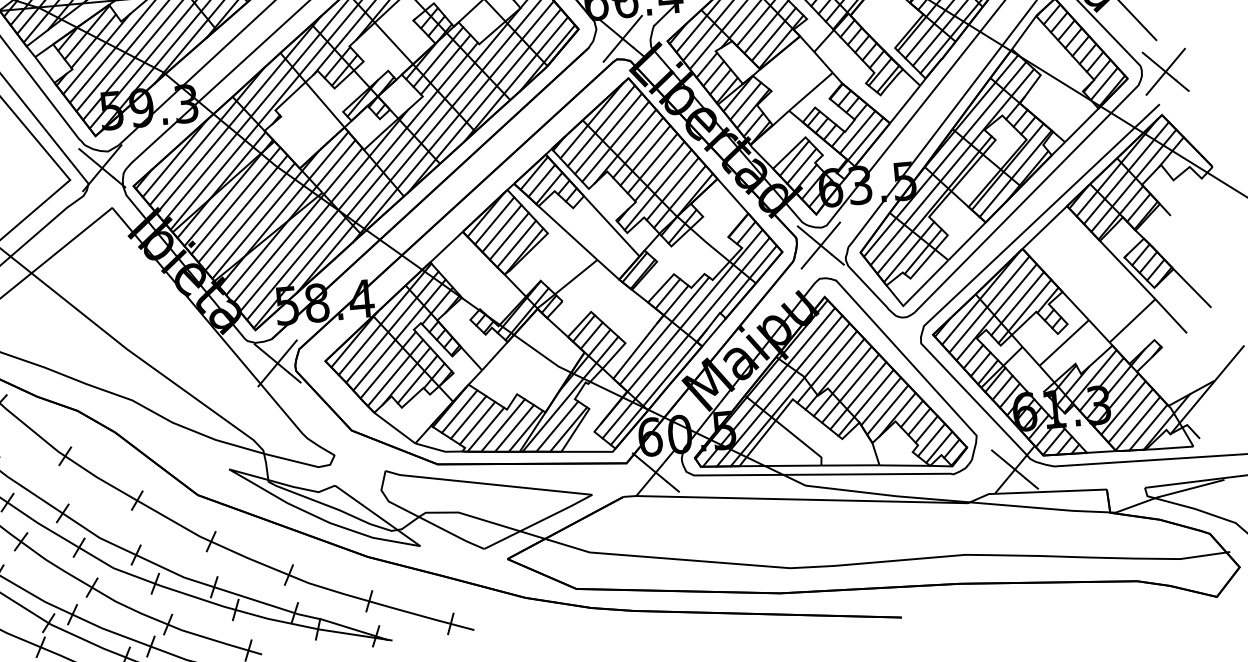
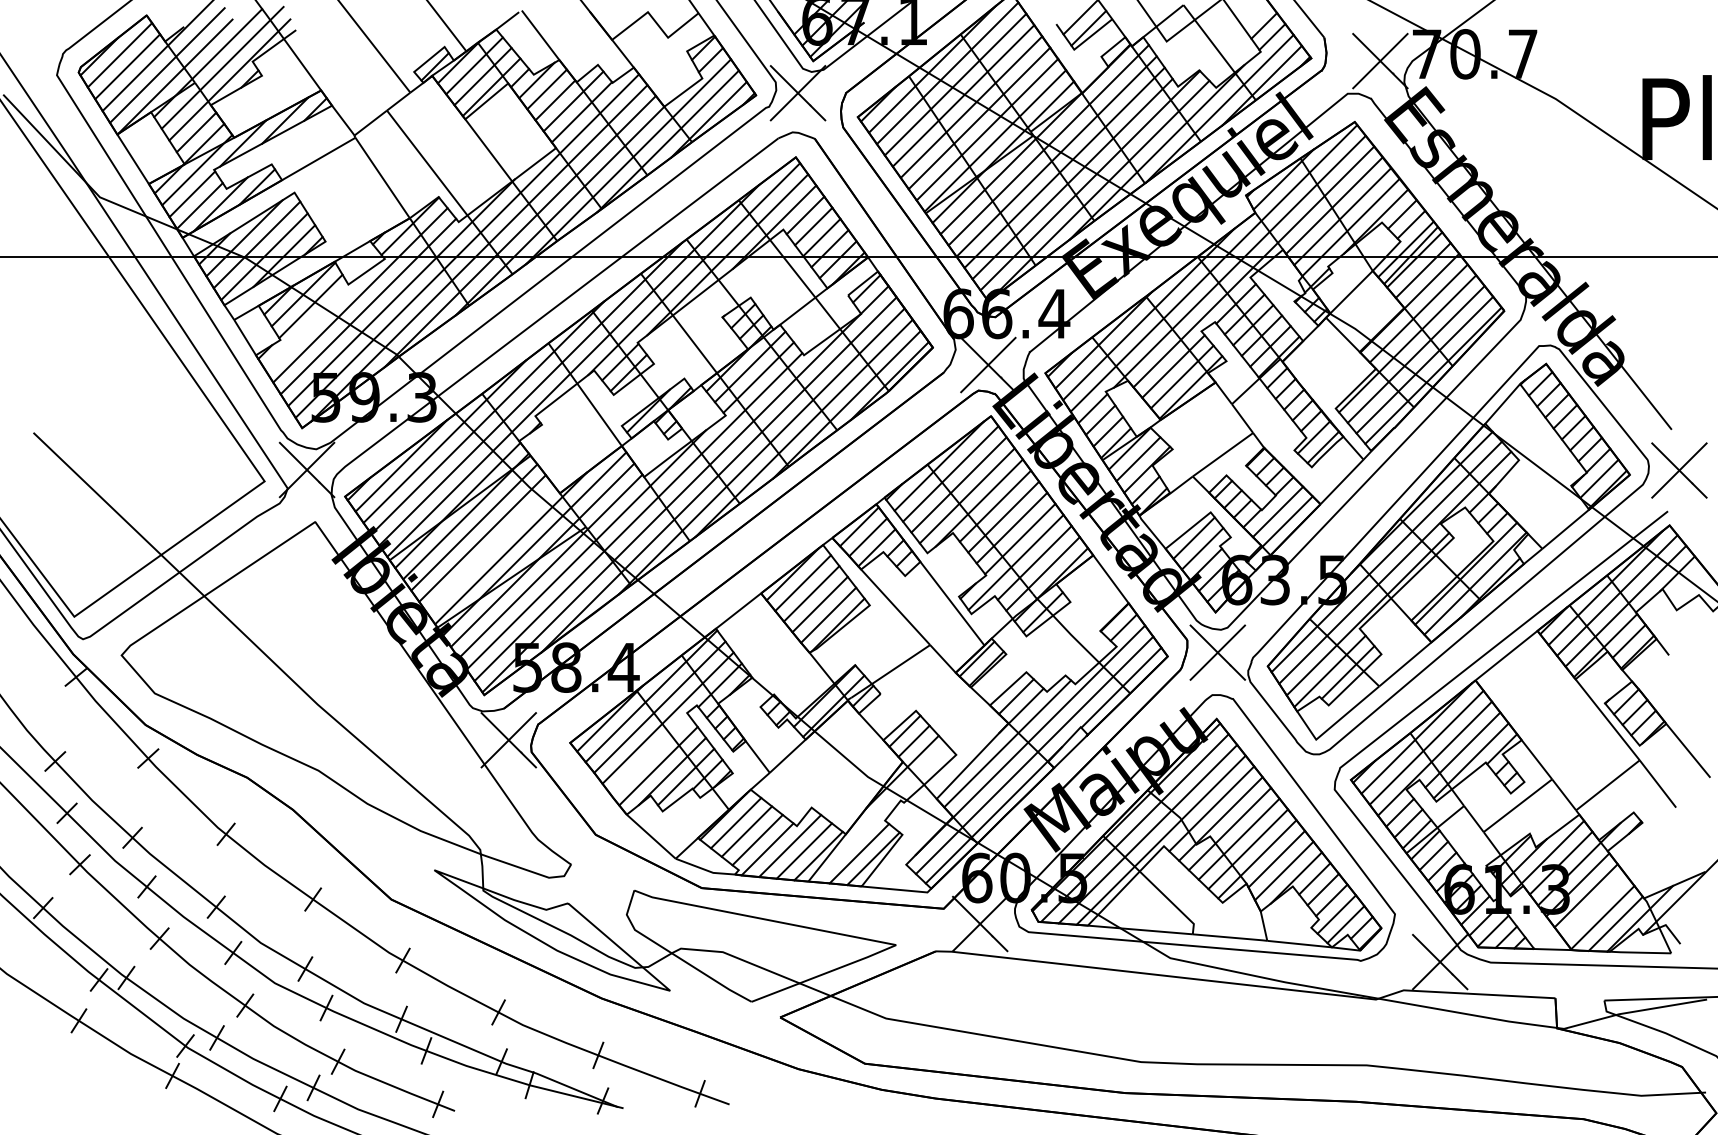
line: (96, 54) -> (312, 323), removed
line: (250, 216) -> (490, 549), removed
line: (387, 365) -> (649, 755), removed
line: (570, 394) -> (879, 813), removed
line: (1130, 415) -> (1594, 906), removed

